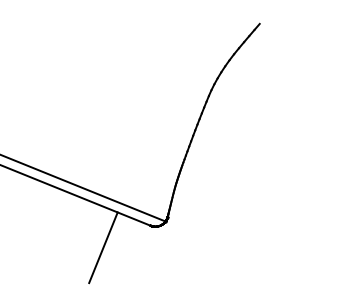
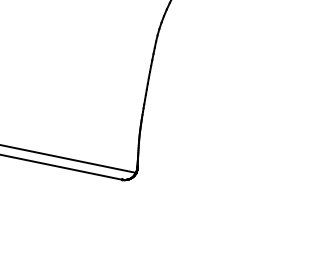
line: (103, 247) -> (79, 209), removed

